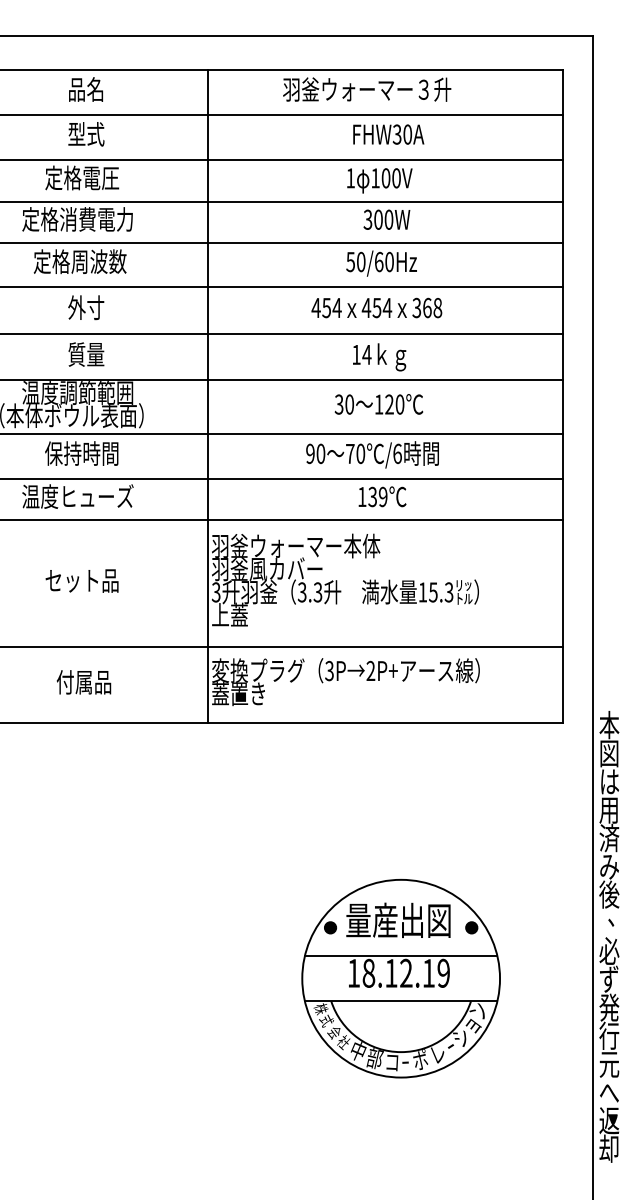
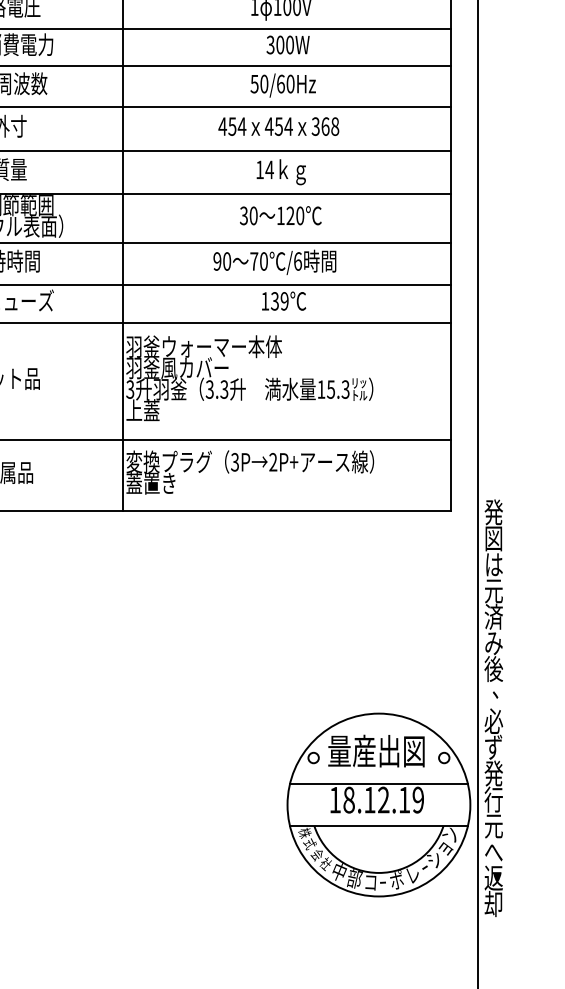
text: (609, 724) -> (493, 511), 本 -> 発
text: (609, 810) -> (493, 591), 用 -> 元
part: (400, 978) -> (378, 804), moved

